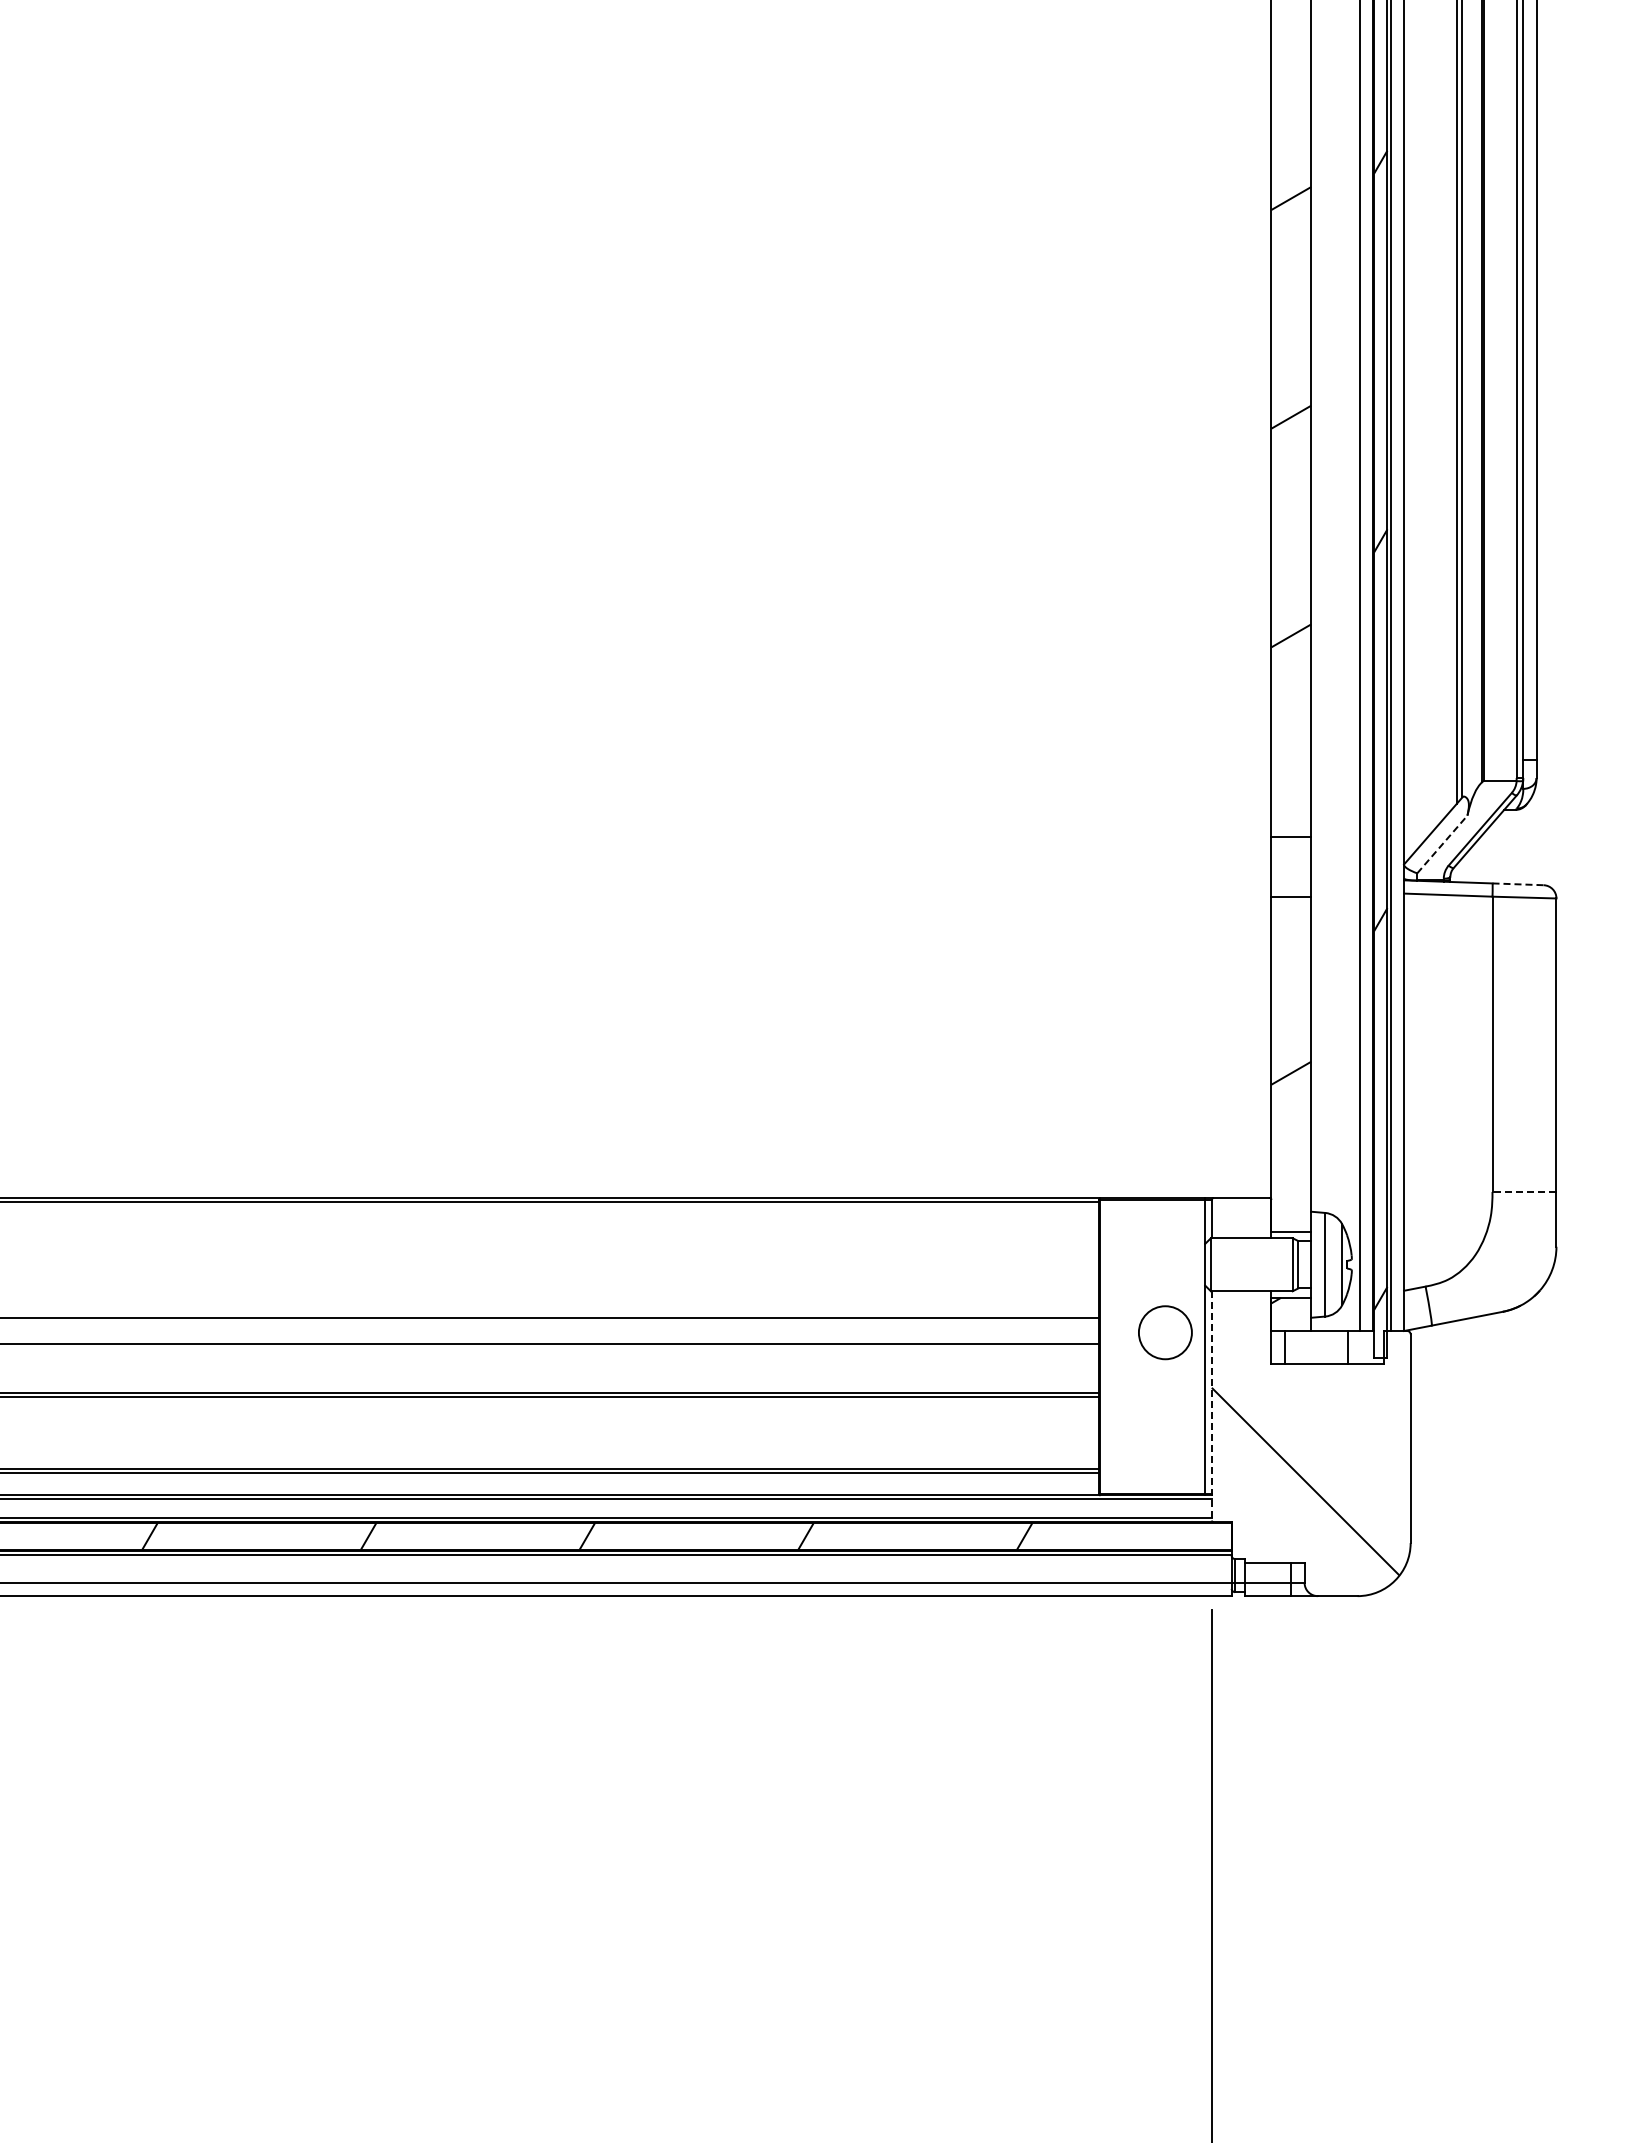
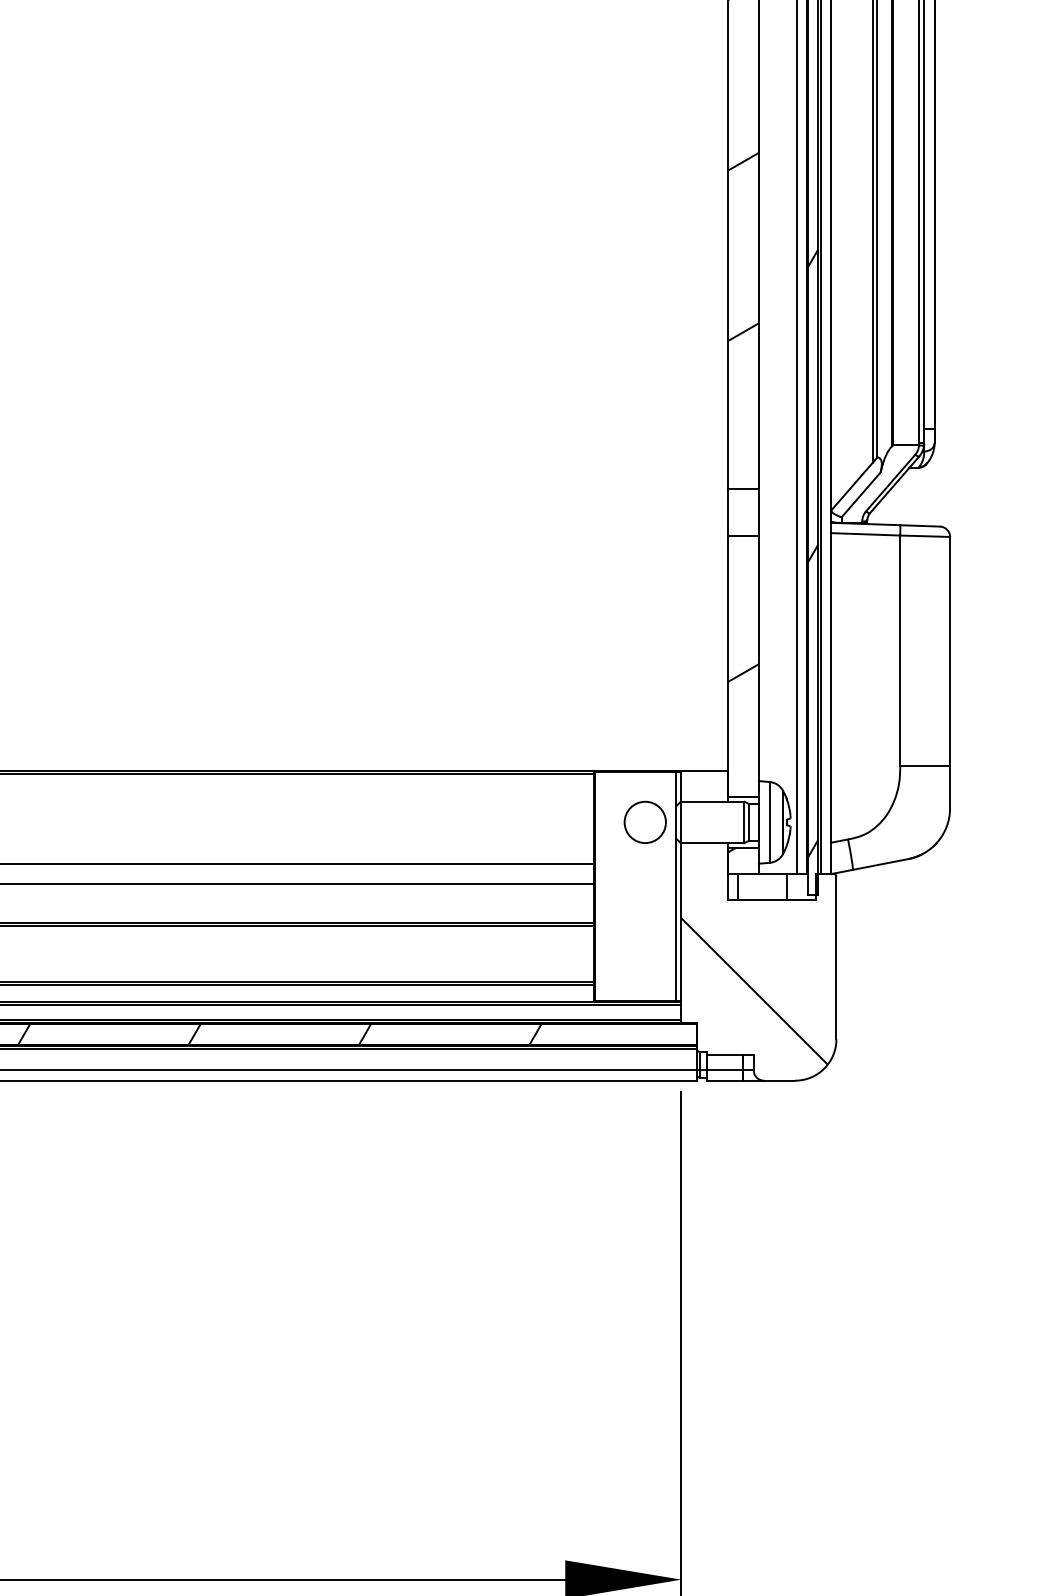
line: (1442, 844) -> (861, 494), dashed -> solid
line: (1518, 884) -> (920, 526), dashed -> solid
line: (1524, 1191) -> (925, 765), dashed -> solid
circle: (1165, 1332) -> (645, 822), moved
line: (1211, 1405) -> (681, 932), dashed -> solid

